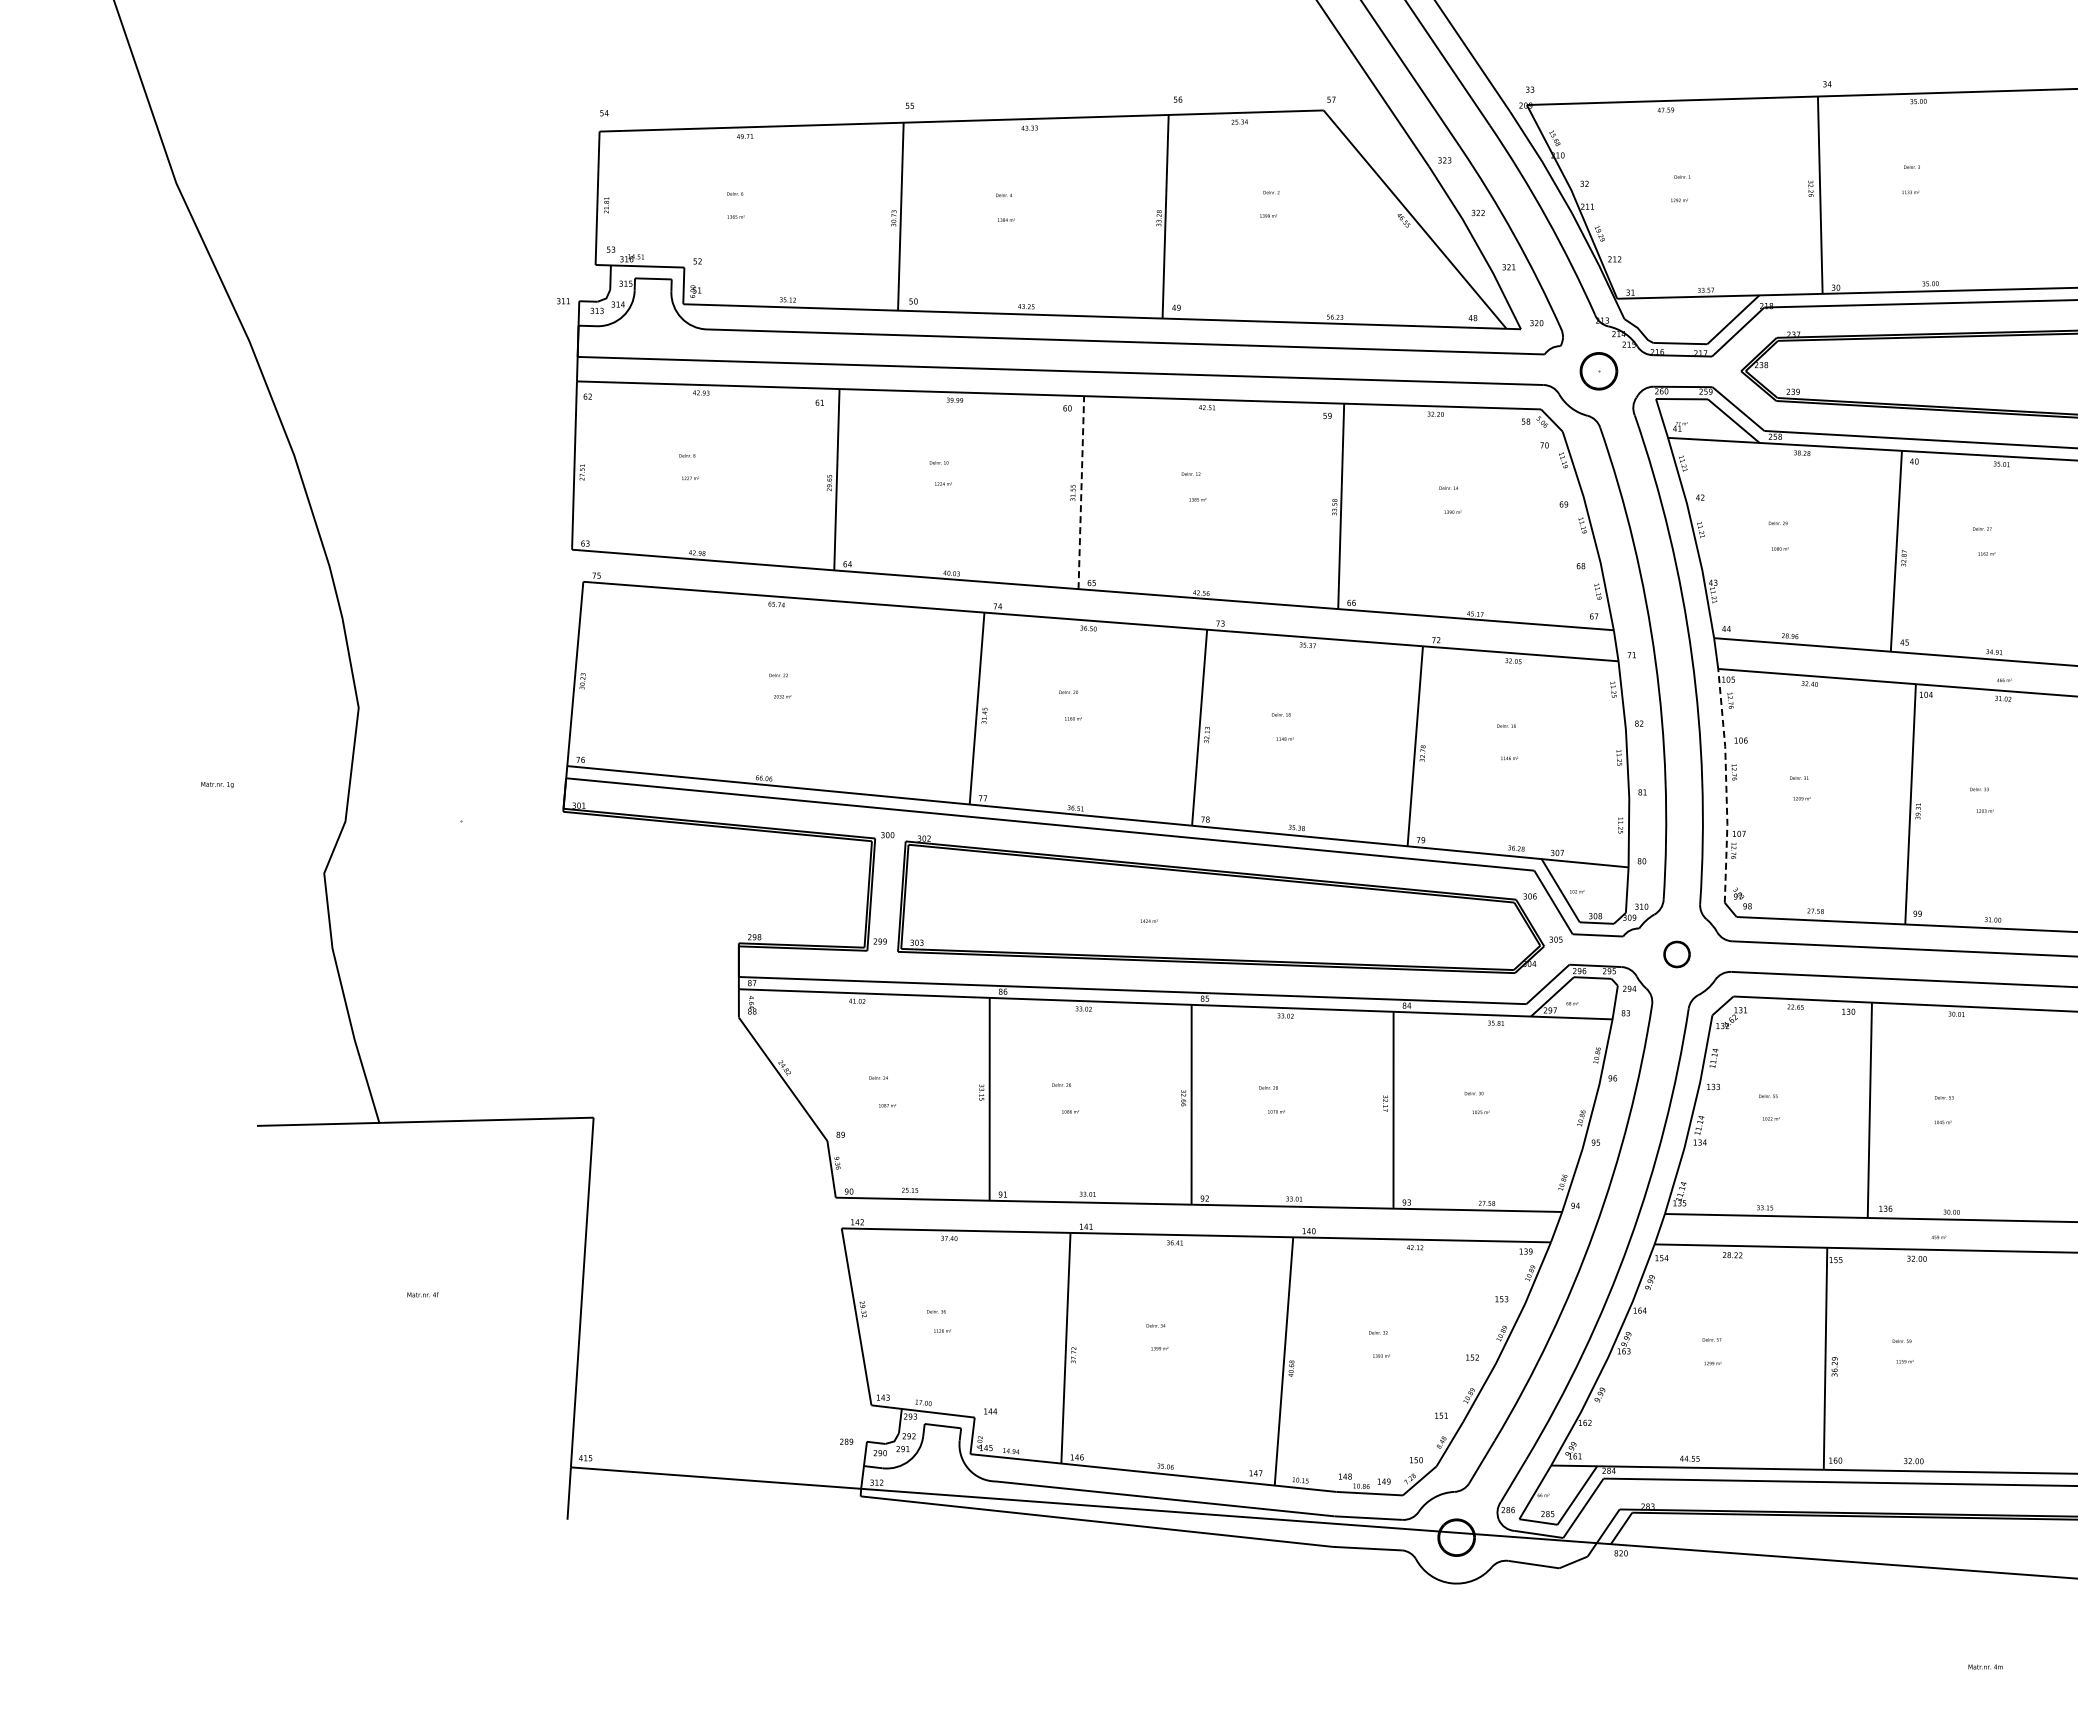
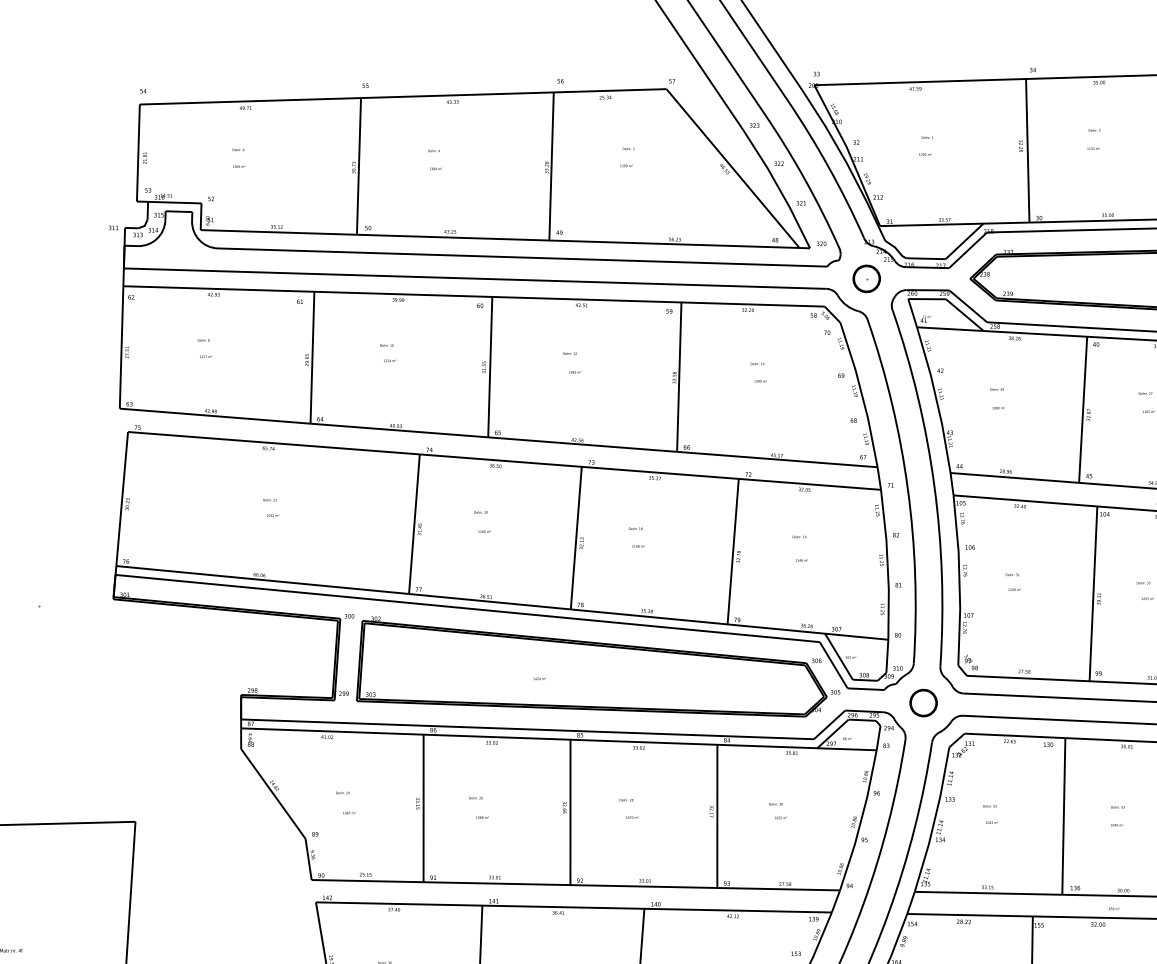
line: (1081, 492) -> (490, 367), dashed -> solid
line: (1726, 785) -> (959, 580), dashed -> solid
part: (1676, 954) -> (923, 703), size x1.43

